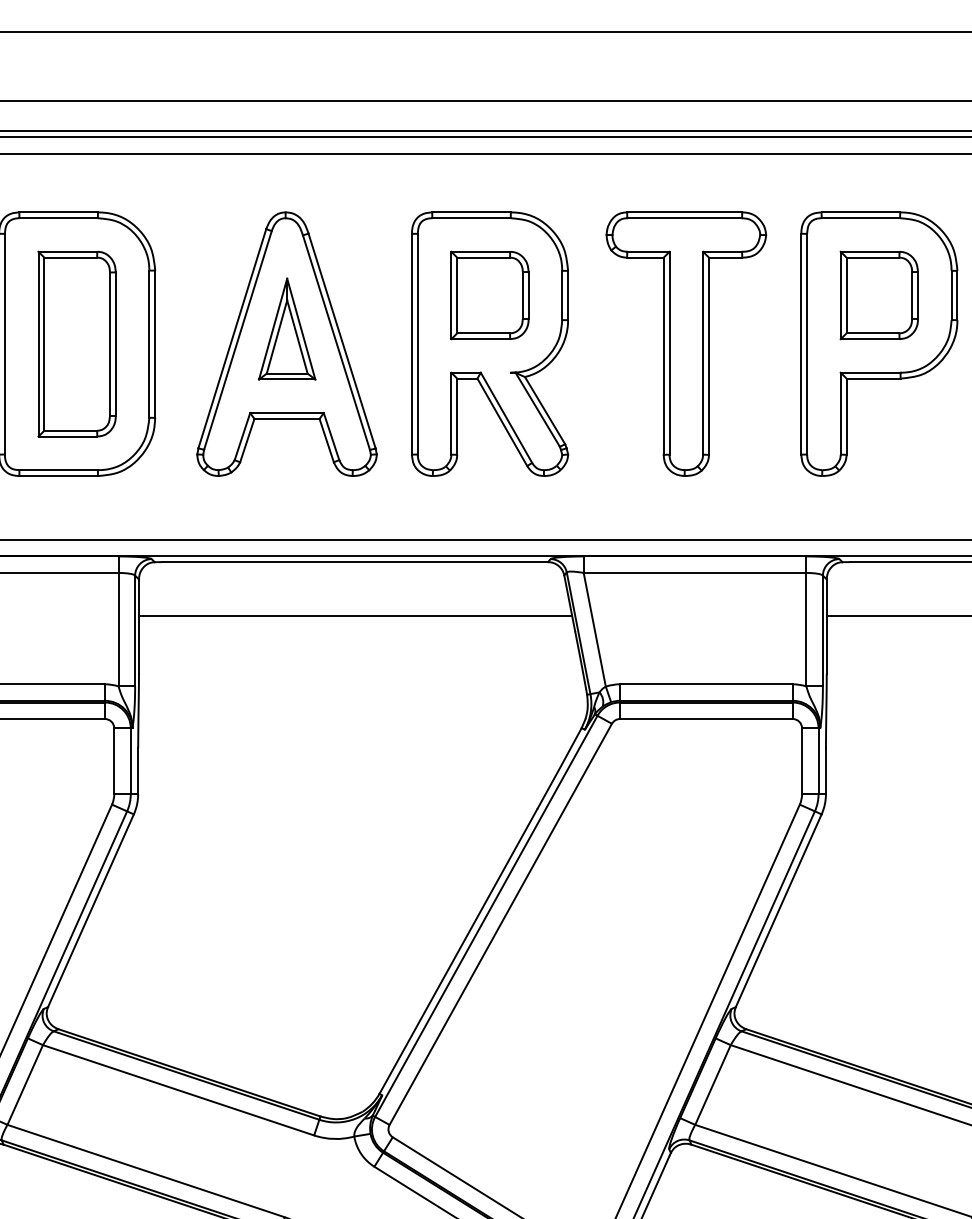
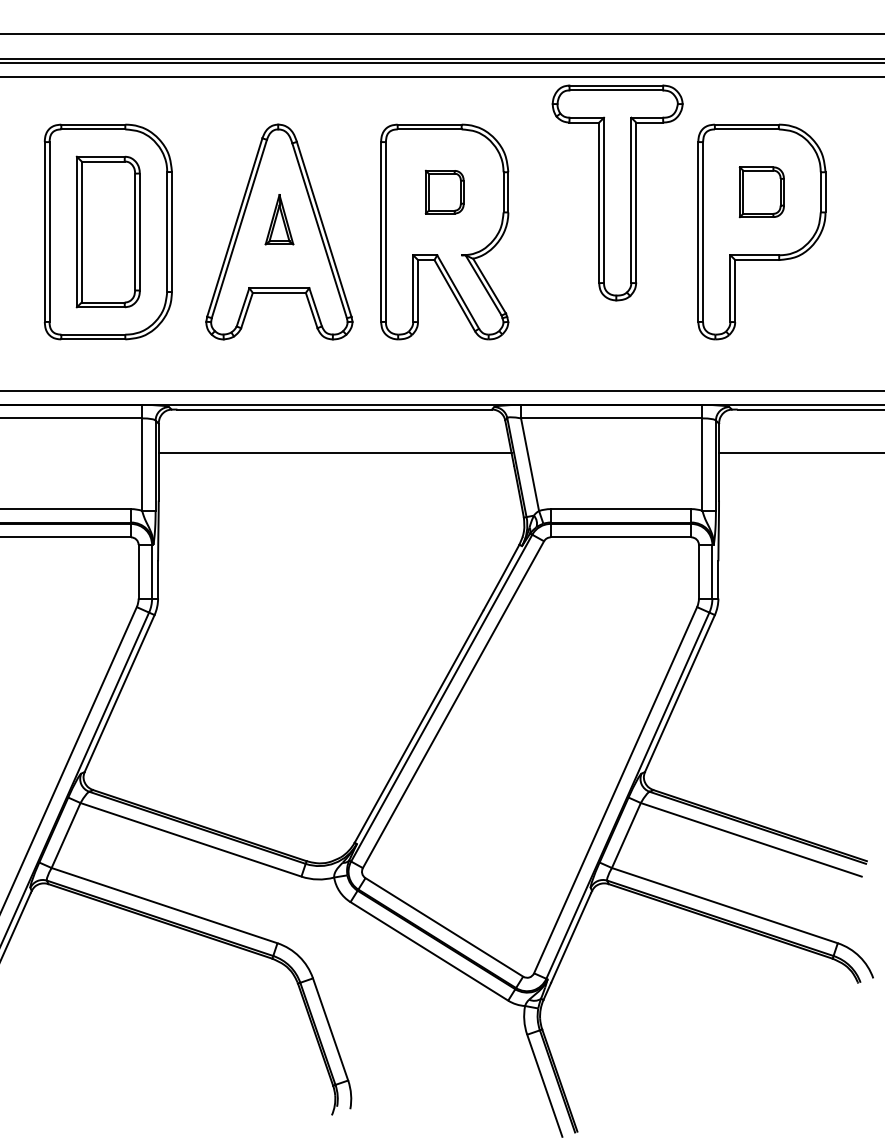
part: (489, 294) -> (444, 191), size x0.6
part: (878, 294) -> (761, 191), size x0.7
part: (287, 328) -> (279, 219), size x0.6
part: (686, 343) -> (617, 192), moved

